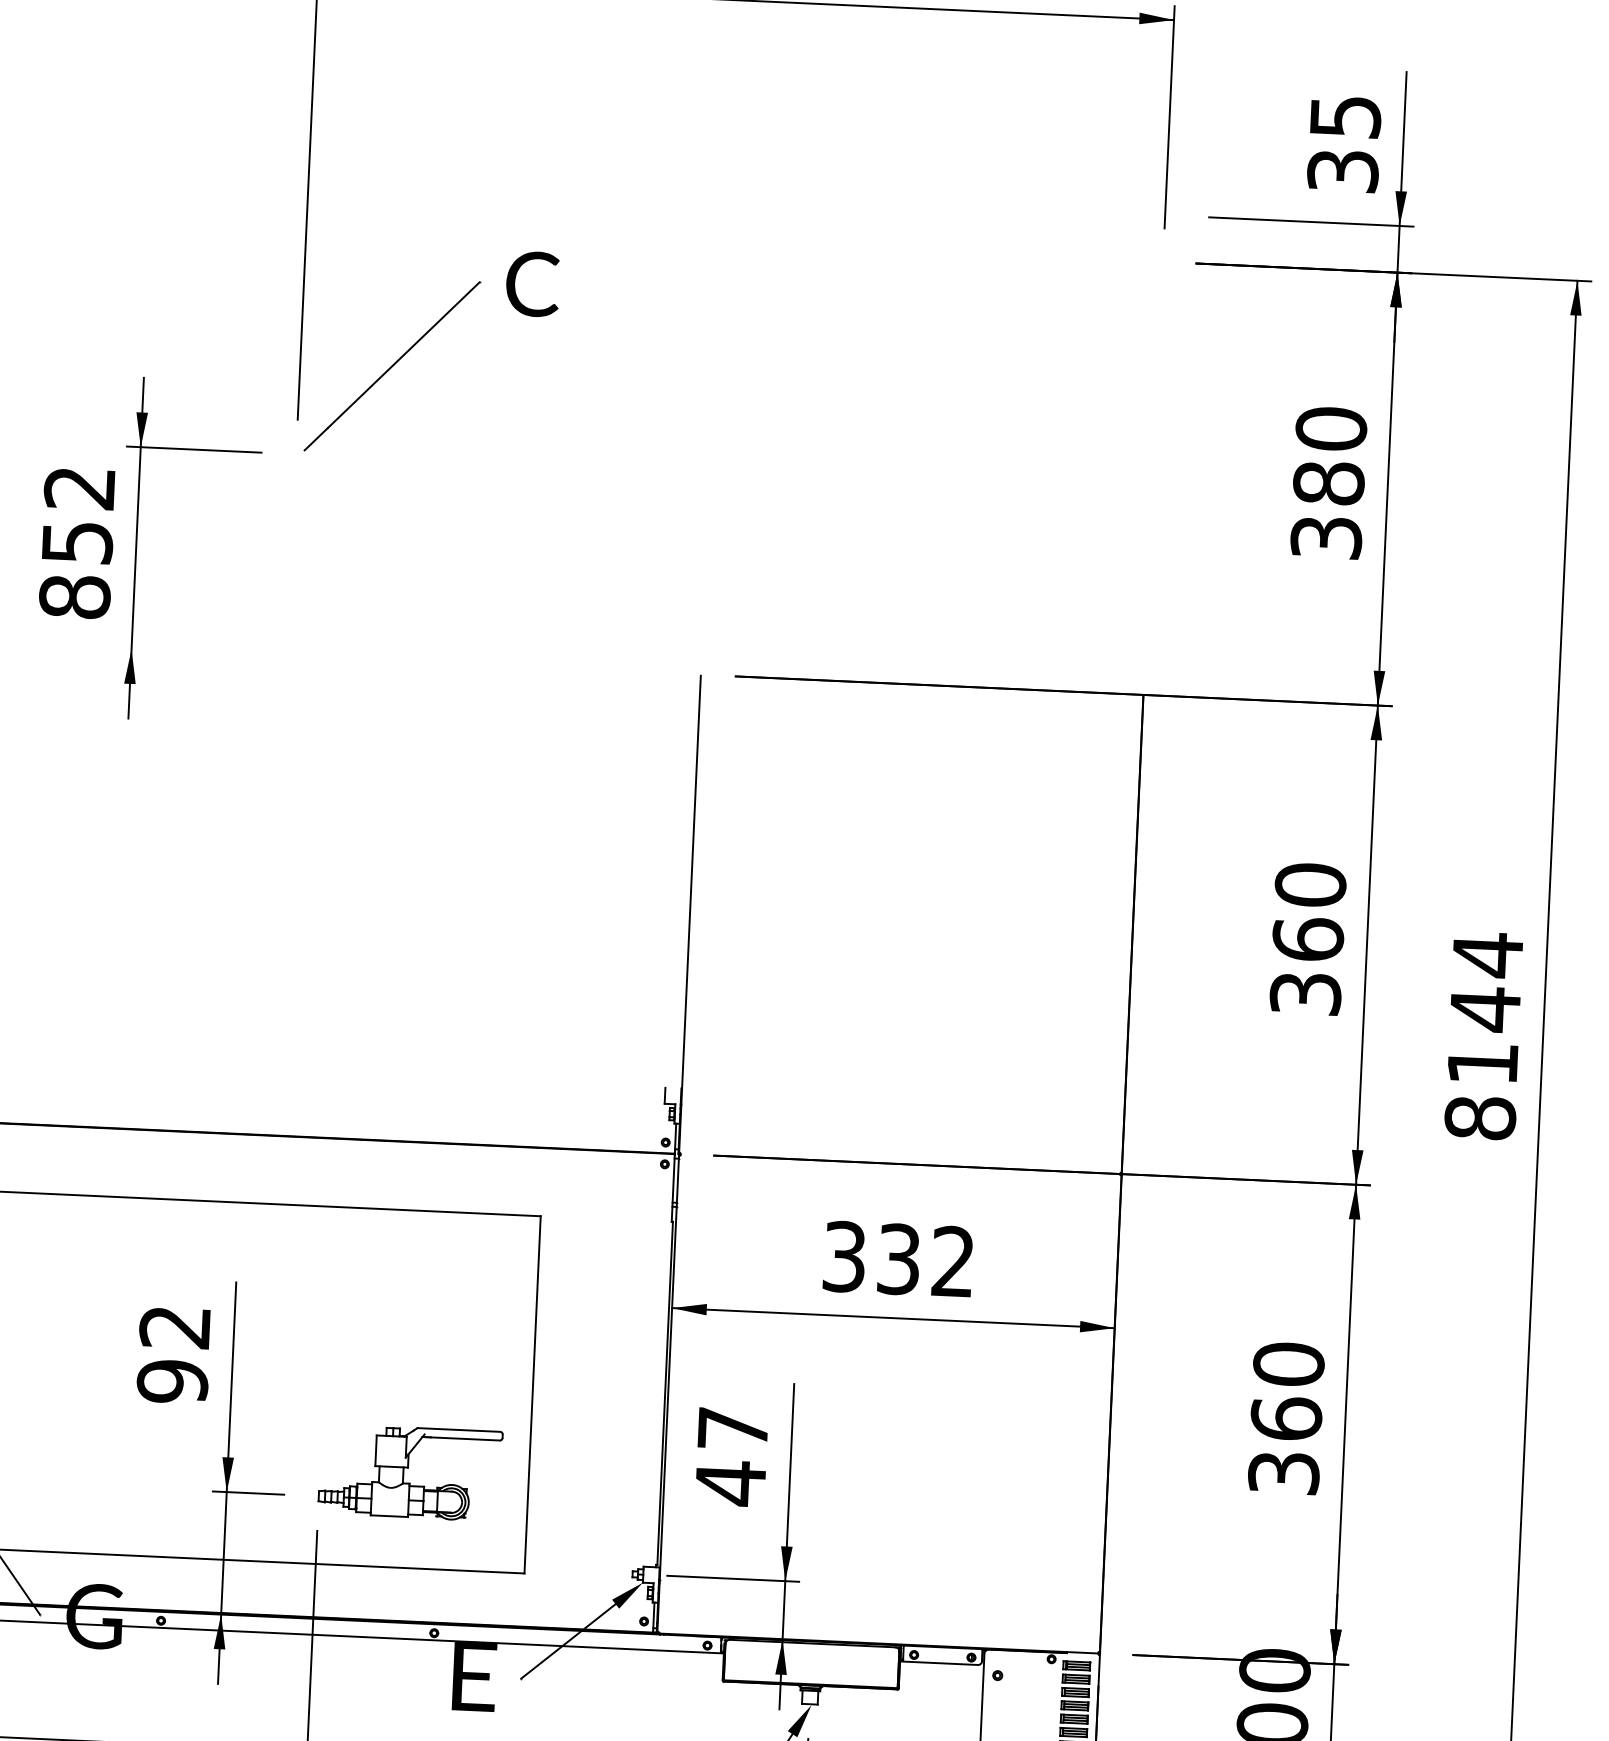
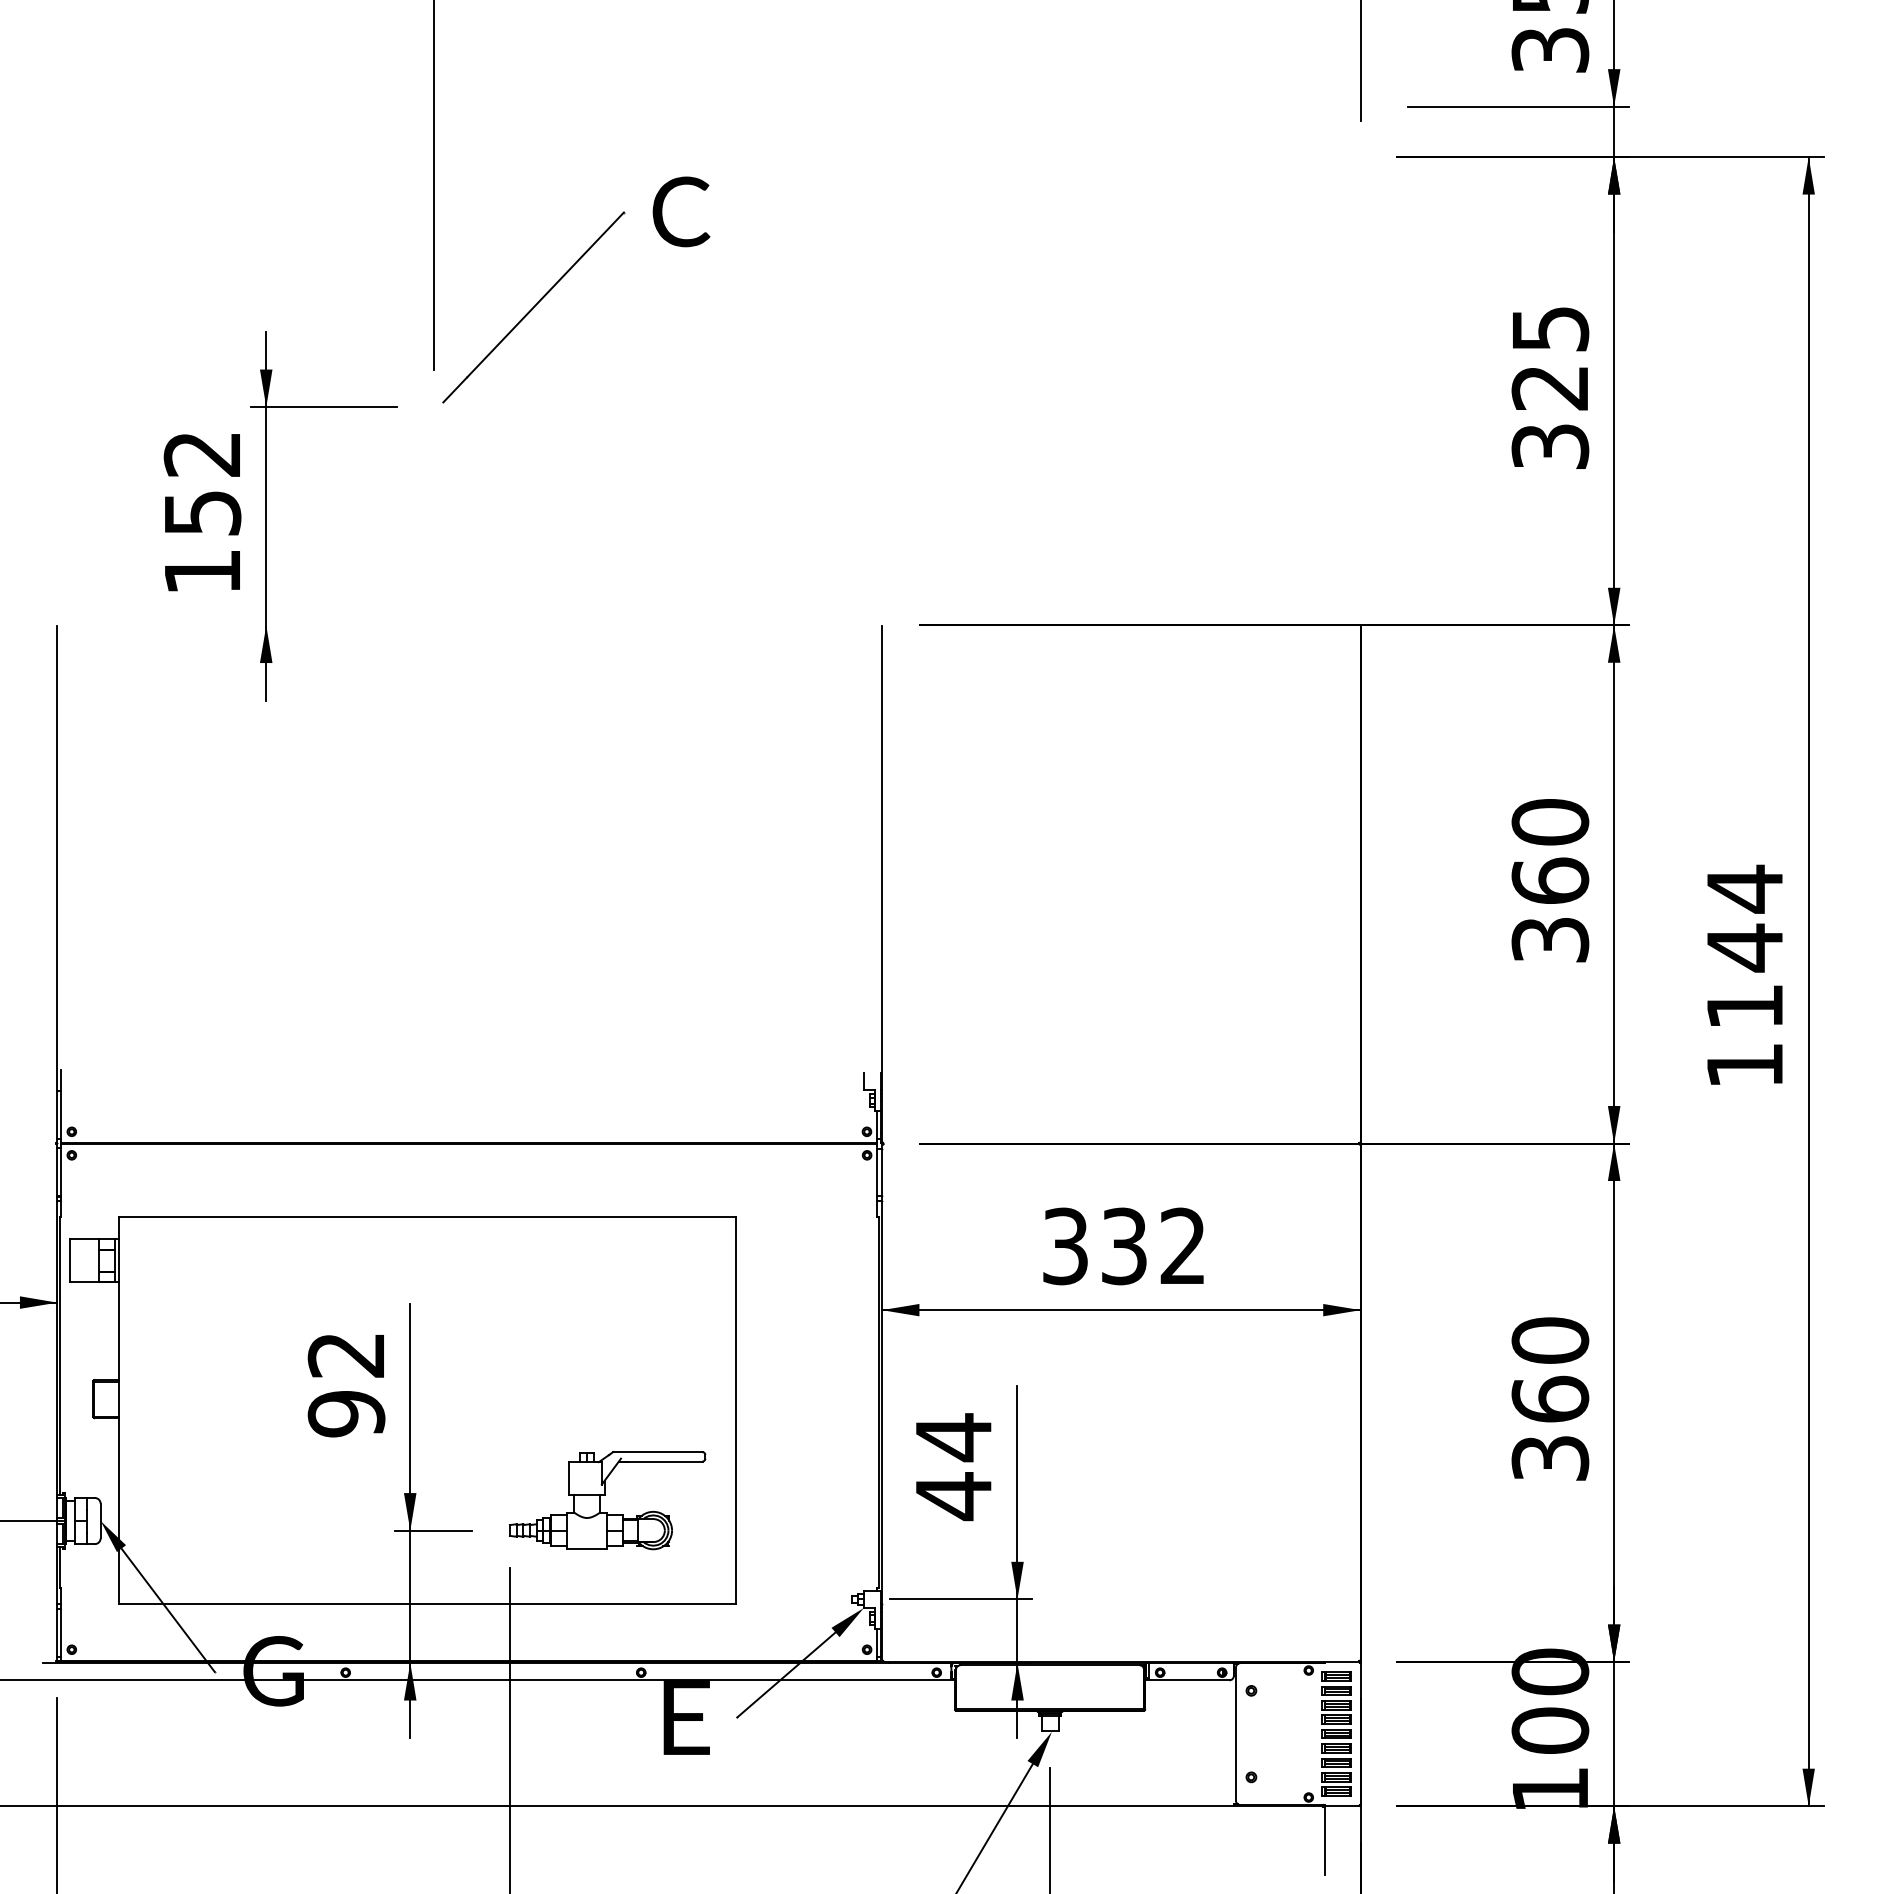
text: (1330, 455) -> (1550, 357), 380 -> 325
text: (74, 596) -> (202, 571), 852 -> 152
text: (1479, 1118) -> (1744, 1065), 8144 -> 1144
text: (732, 1428) -> (953, 1437), 47 -> 44

